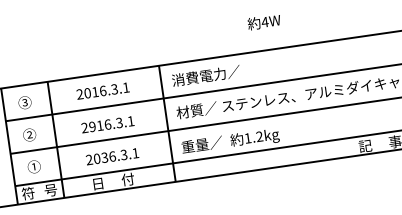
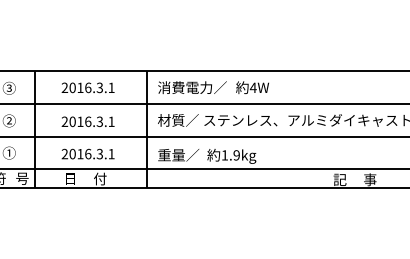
text: (264, 21) -> (252, 87), moved
text: (92, 126) -> (72, 121), 2916.3.1 -> 2016.3.1
text: (259, 136) -> (236, 155), 1.2kg -> 1.9kg
text: (104, 157) -> (80, 153), 2036.3.1 -> 2016.3.1

